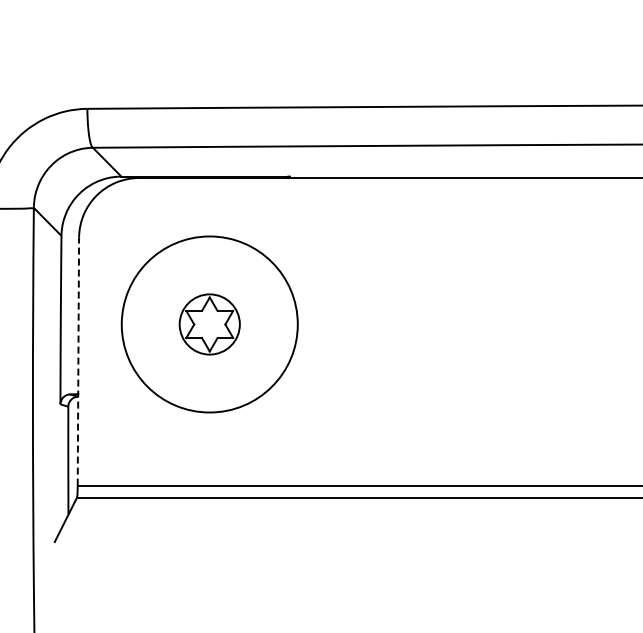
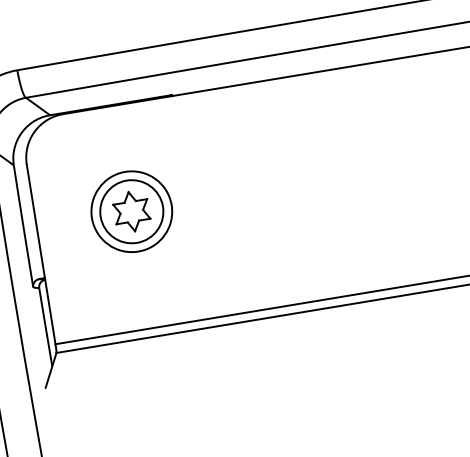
circle: (209, 324) -> (131, 211), size x0.62
circle: (209, 324) -> (131, 211), size x1.43
line: (78, 361) -> (41, 254), dashed -> solid

